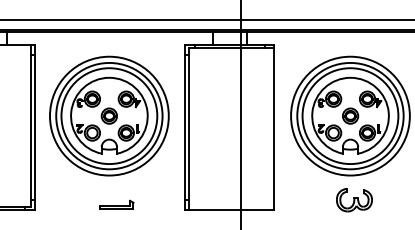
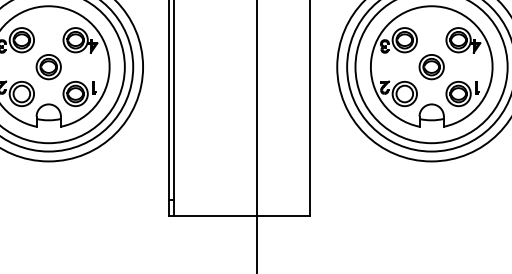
part: (354, 200) -> (437, 201), removed
part: (116, 204) -> (60, 207), removed

